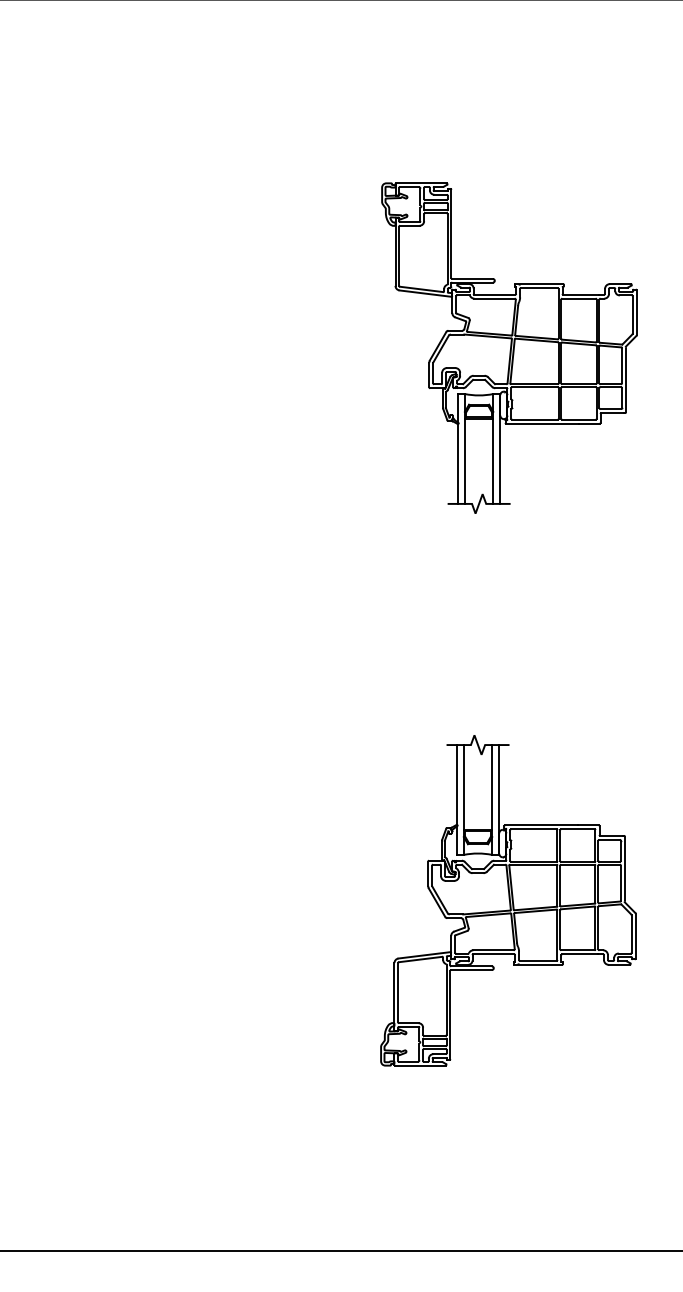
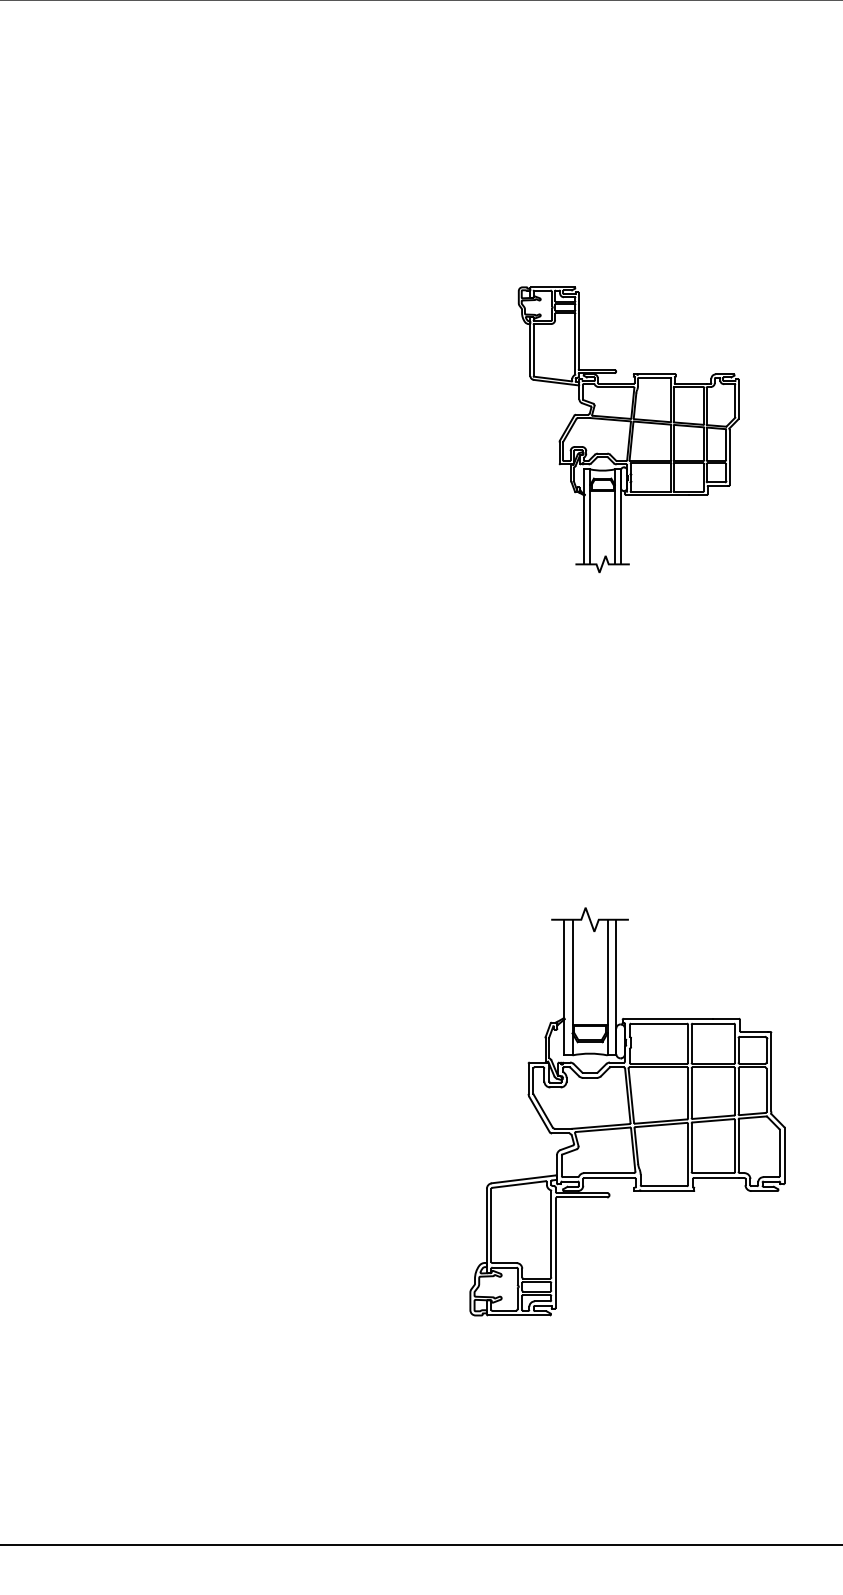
part: (509, 347) -> (628, 429), size x0.7

